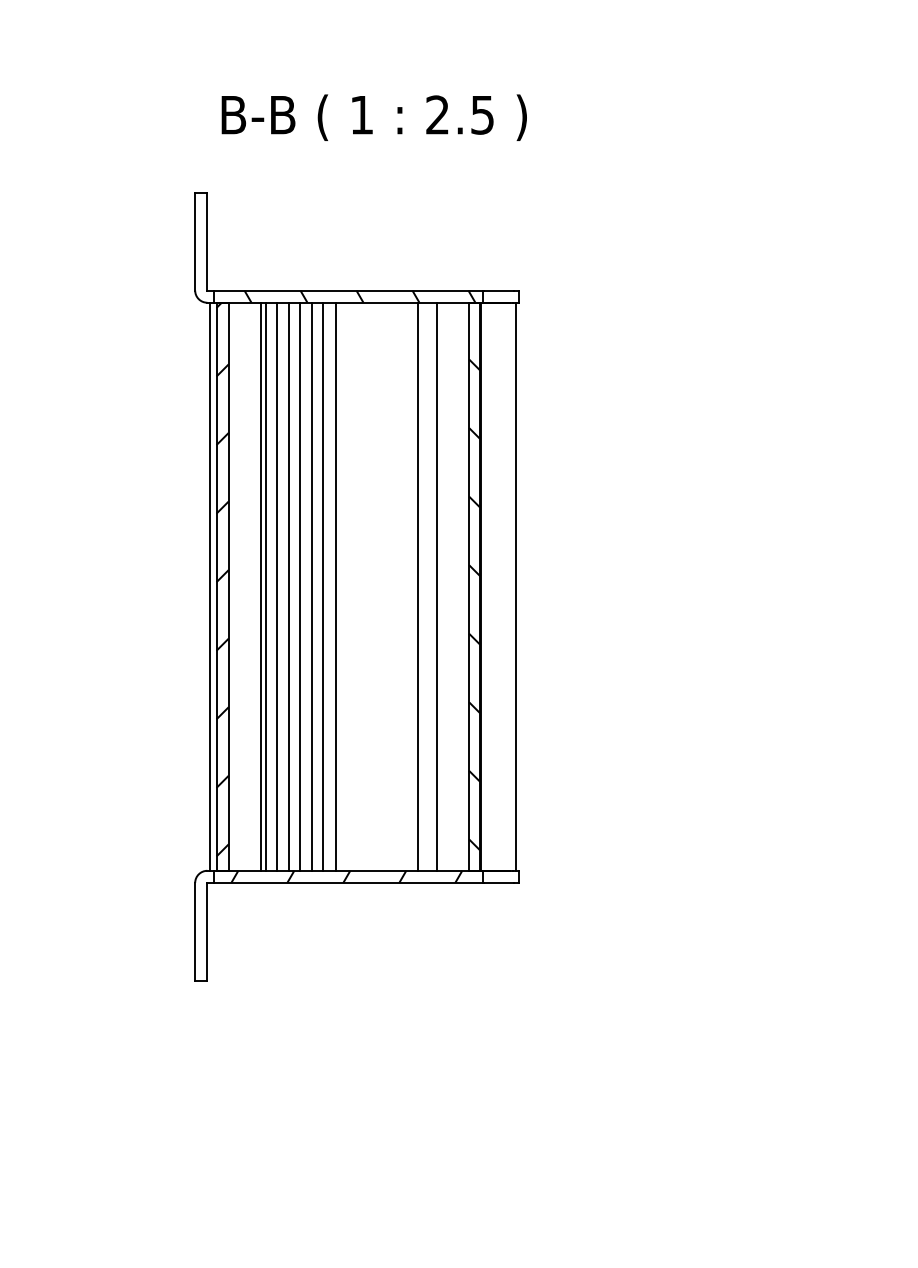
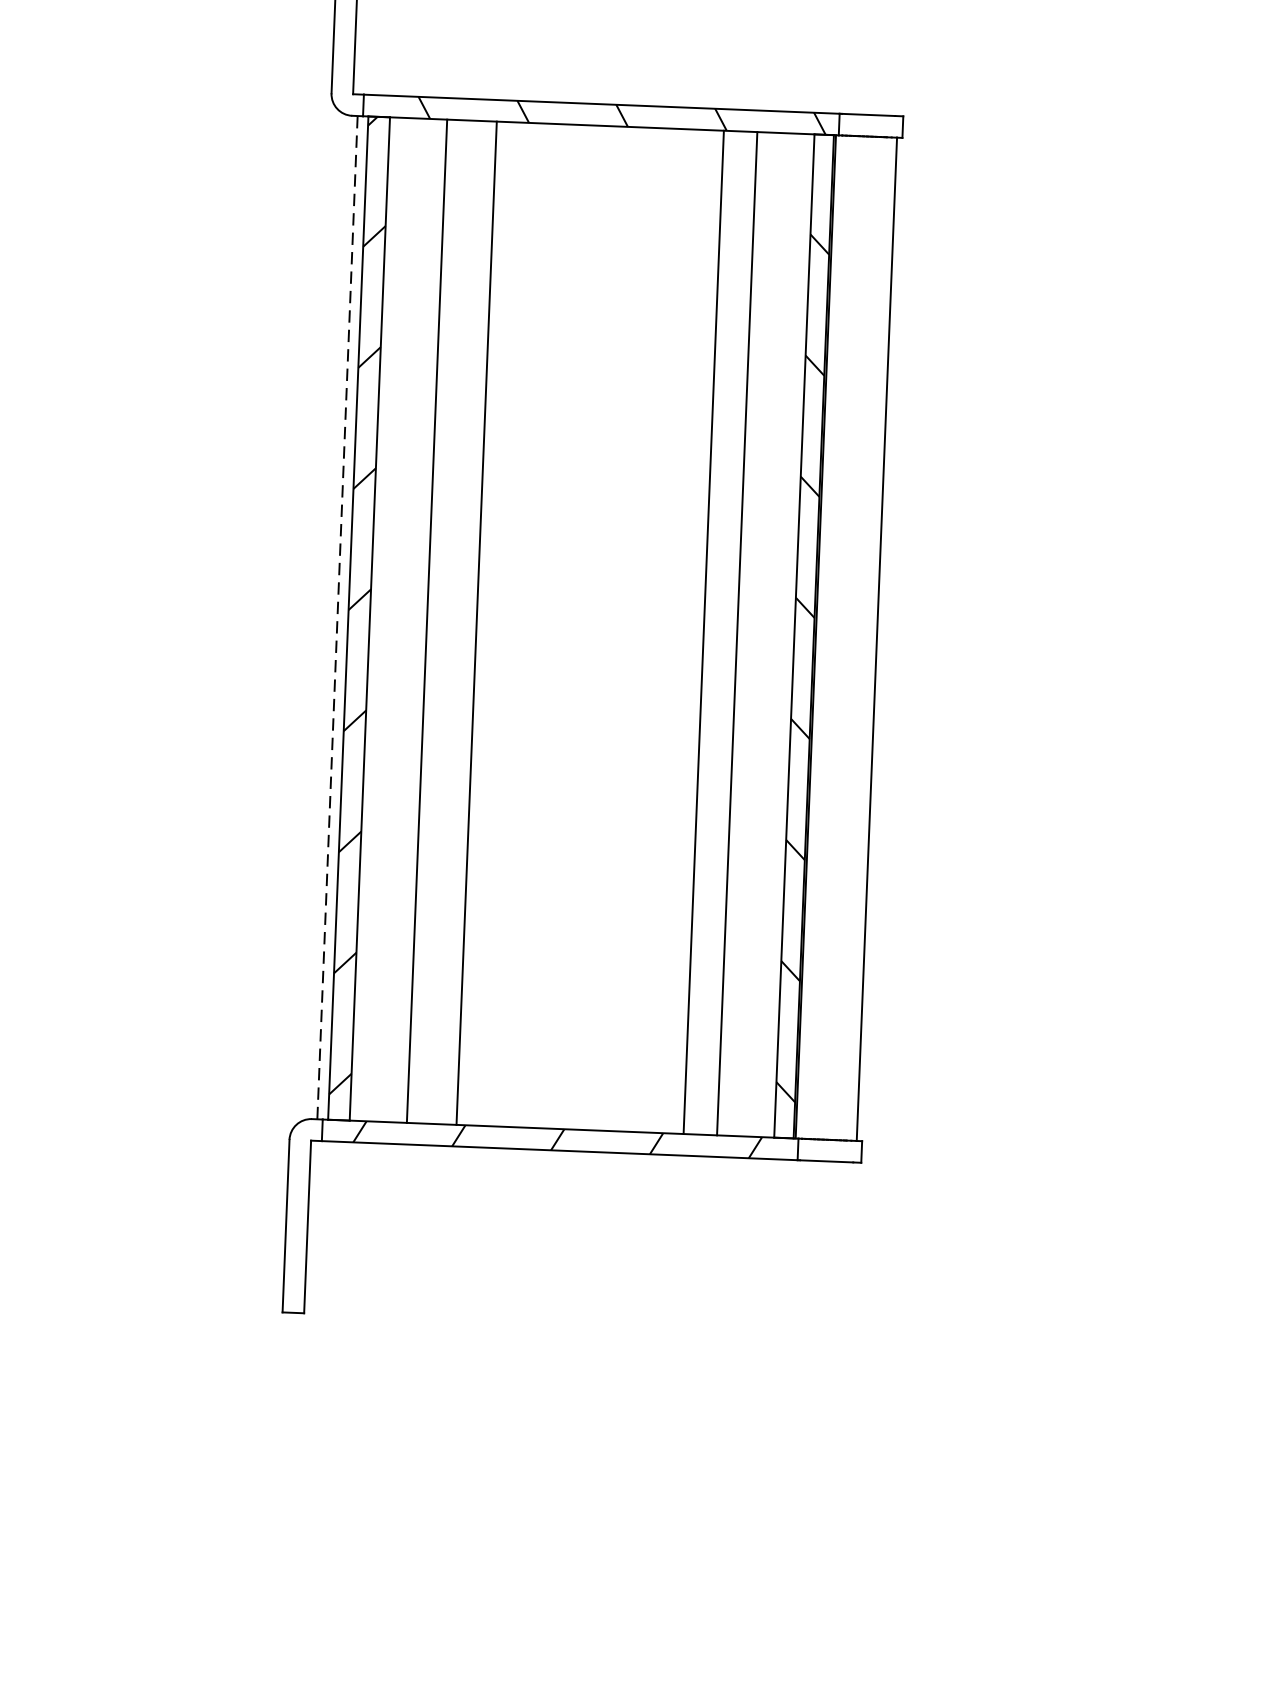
line: (266, 586) -> (436, 621), removed
line: (277, 586) -> (455, 621), removed
line: (300, 586) -> (496, 623), removed
line: (312, 586) -> (517, 624), removed
line: (323, 586) -> (537, 625), removed
line: (335, 586) -> (558, 626), removed
line: (210, 587) -> (337, 618), solid -> dashed

